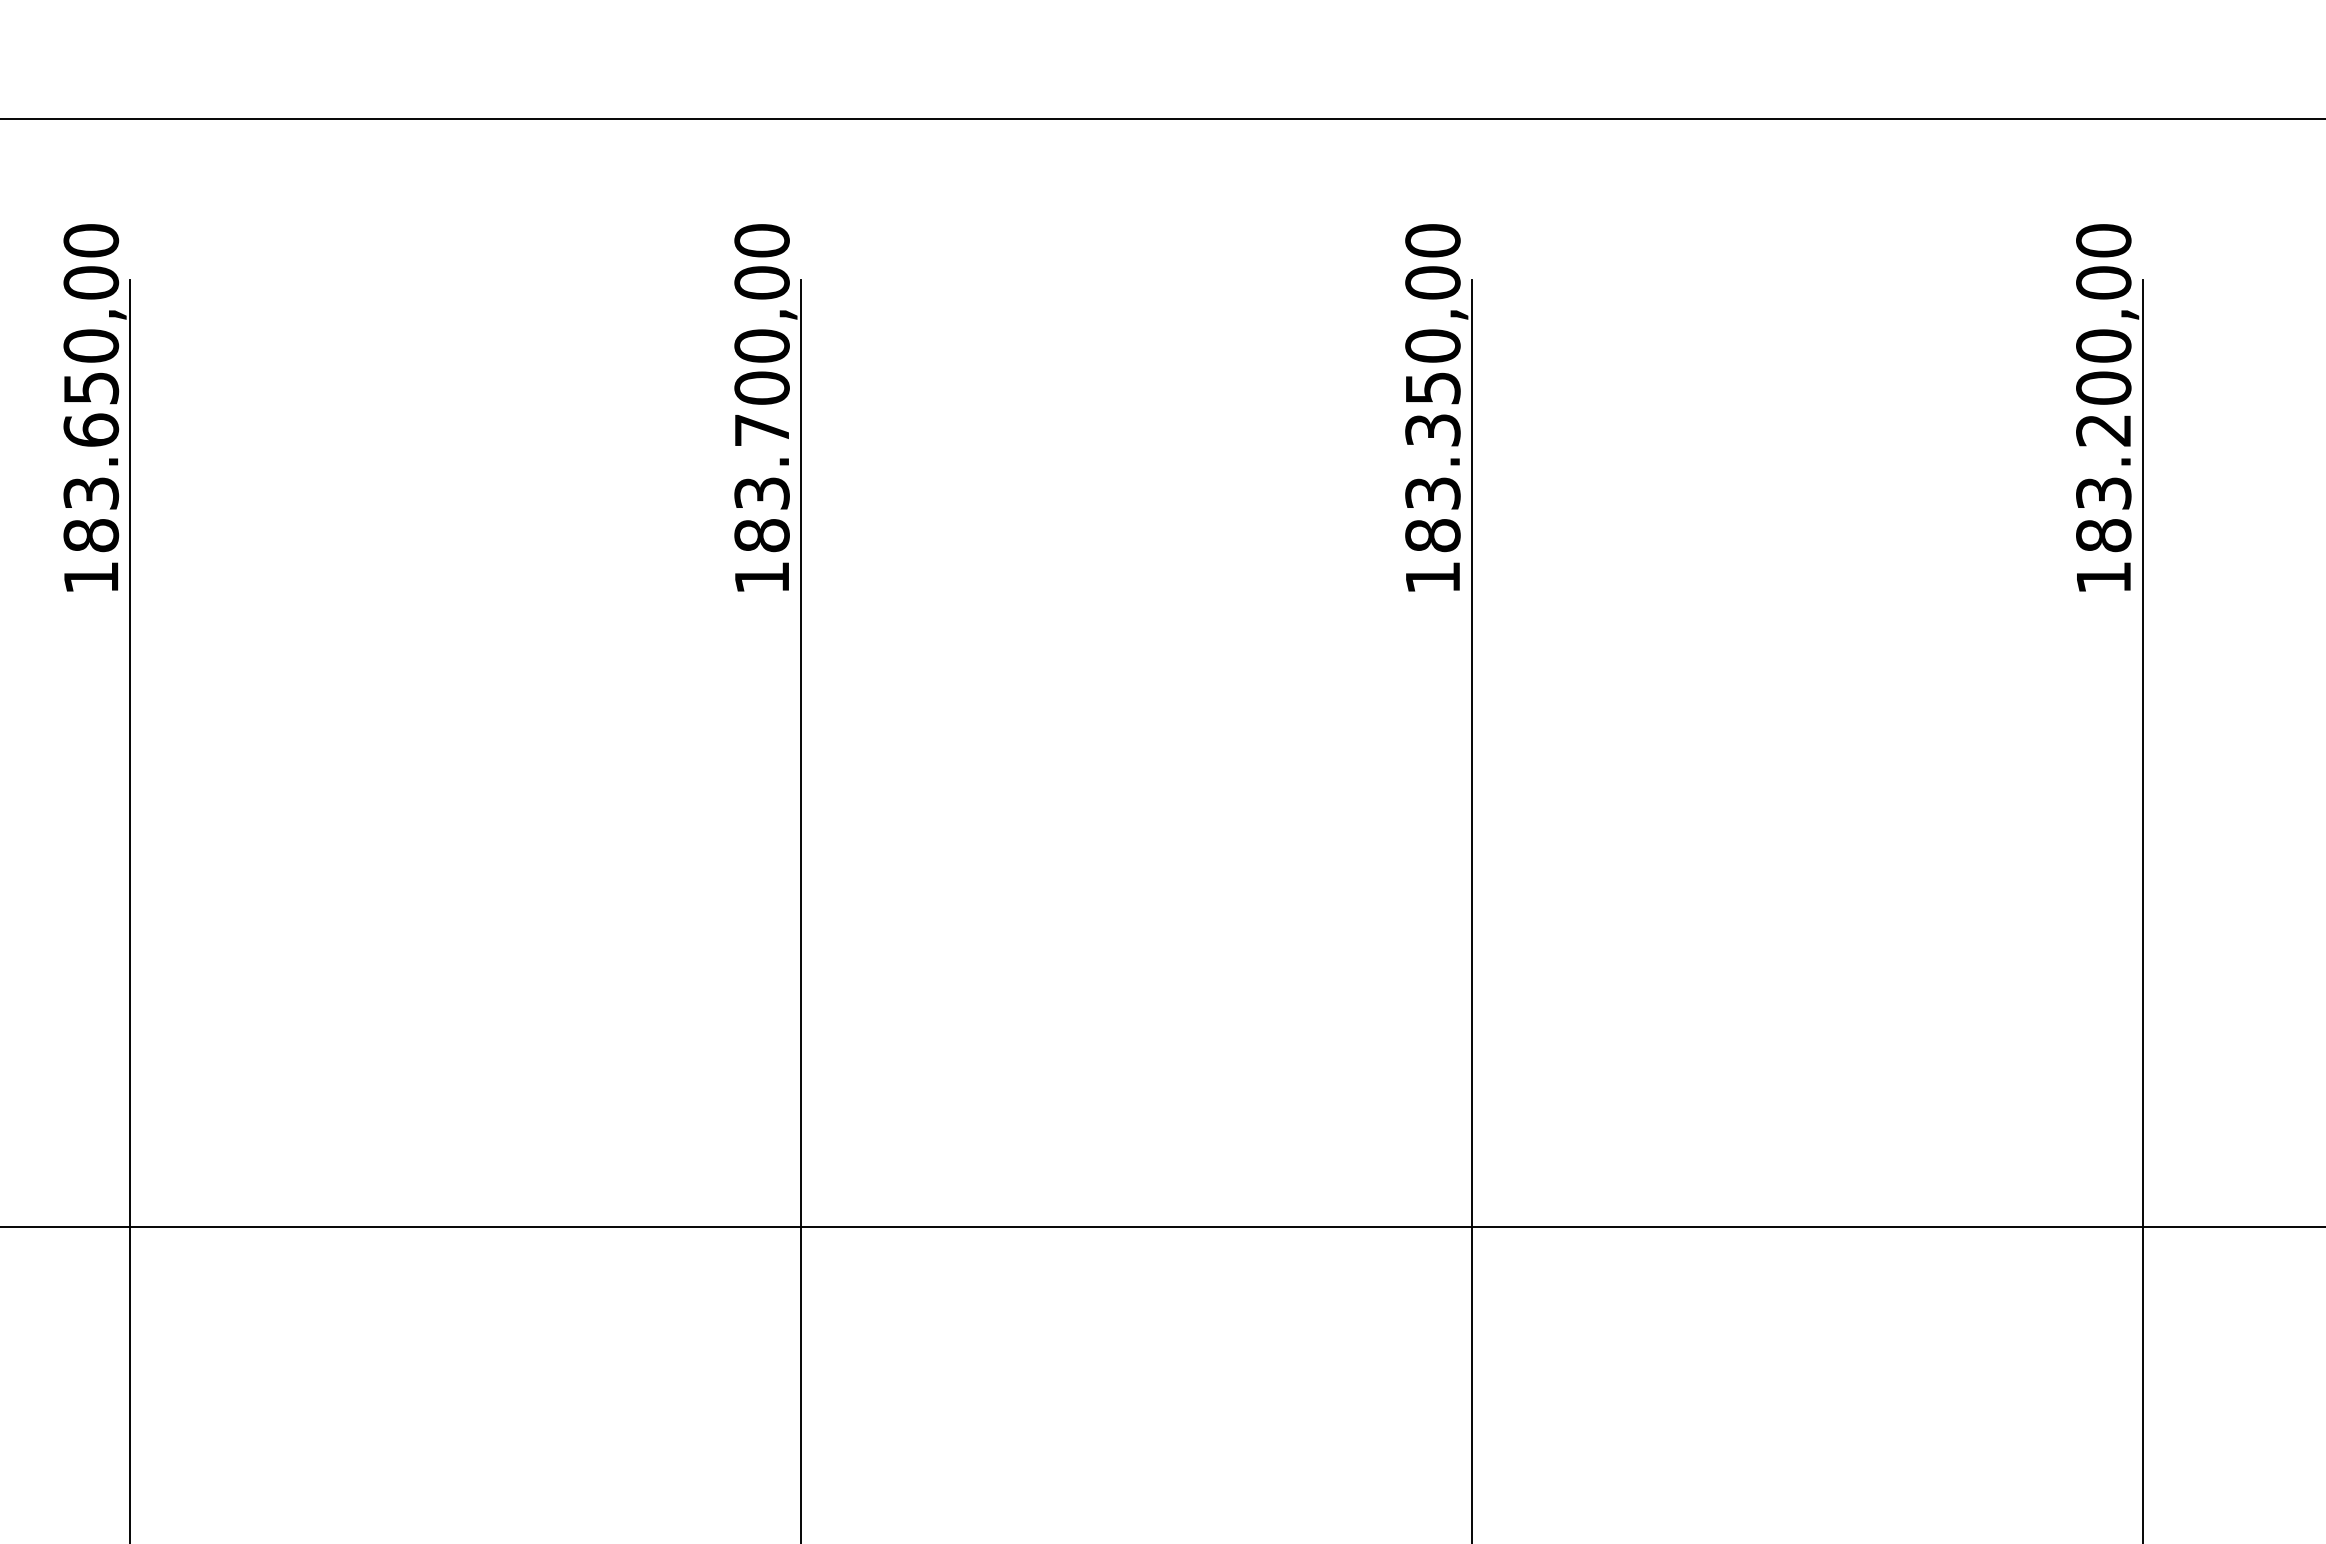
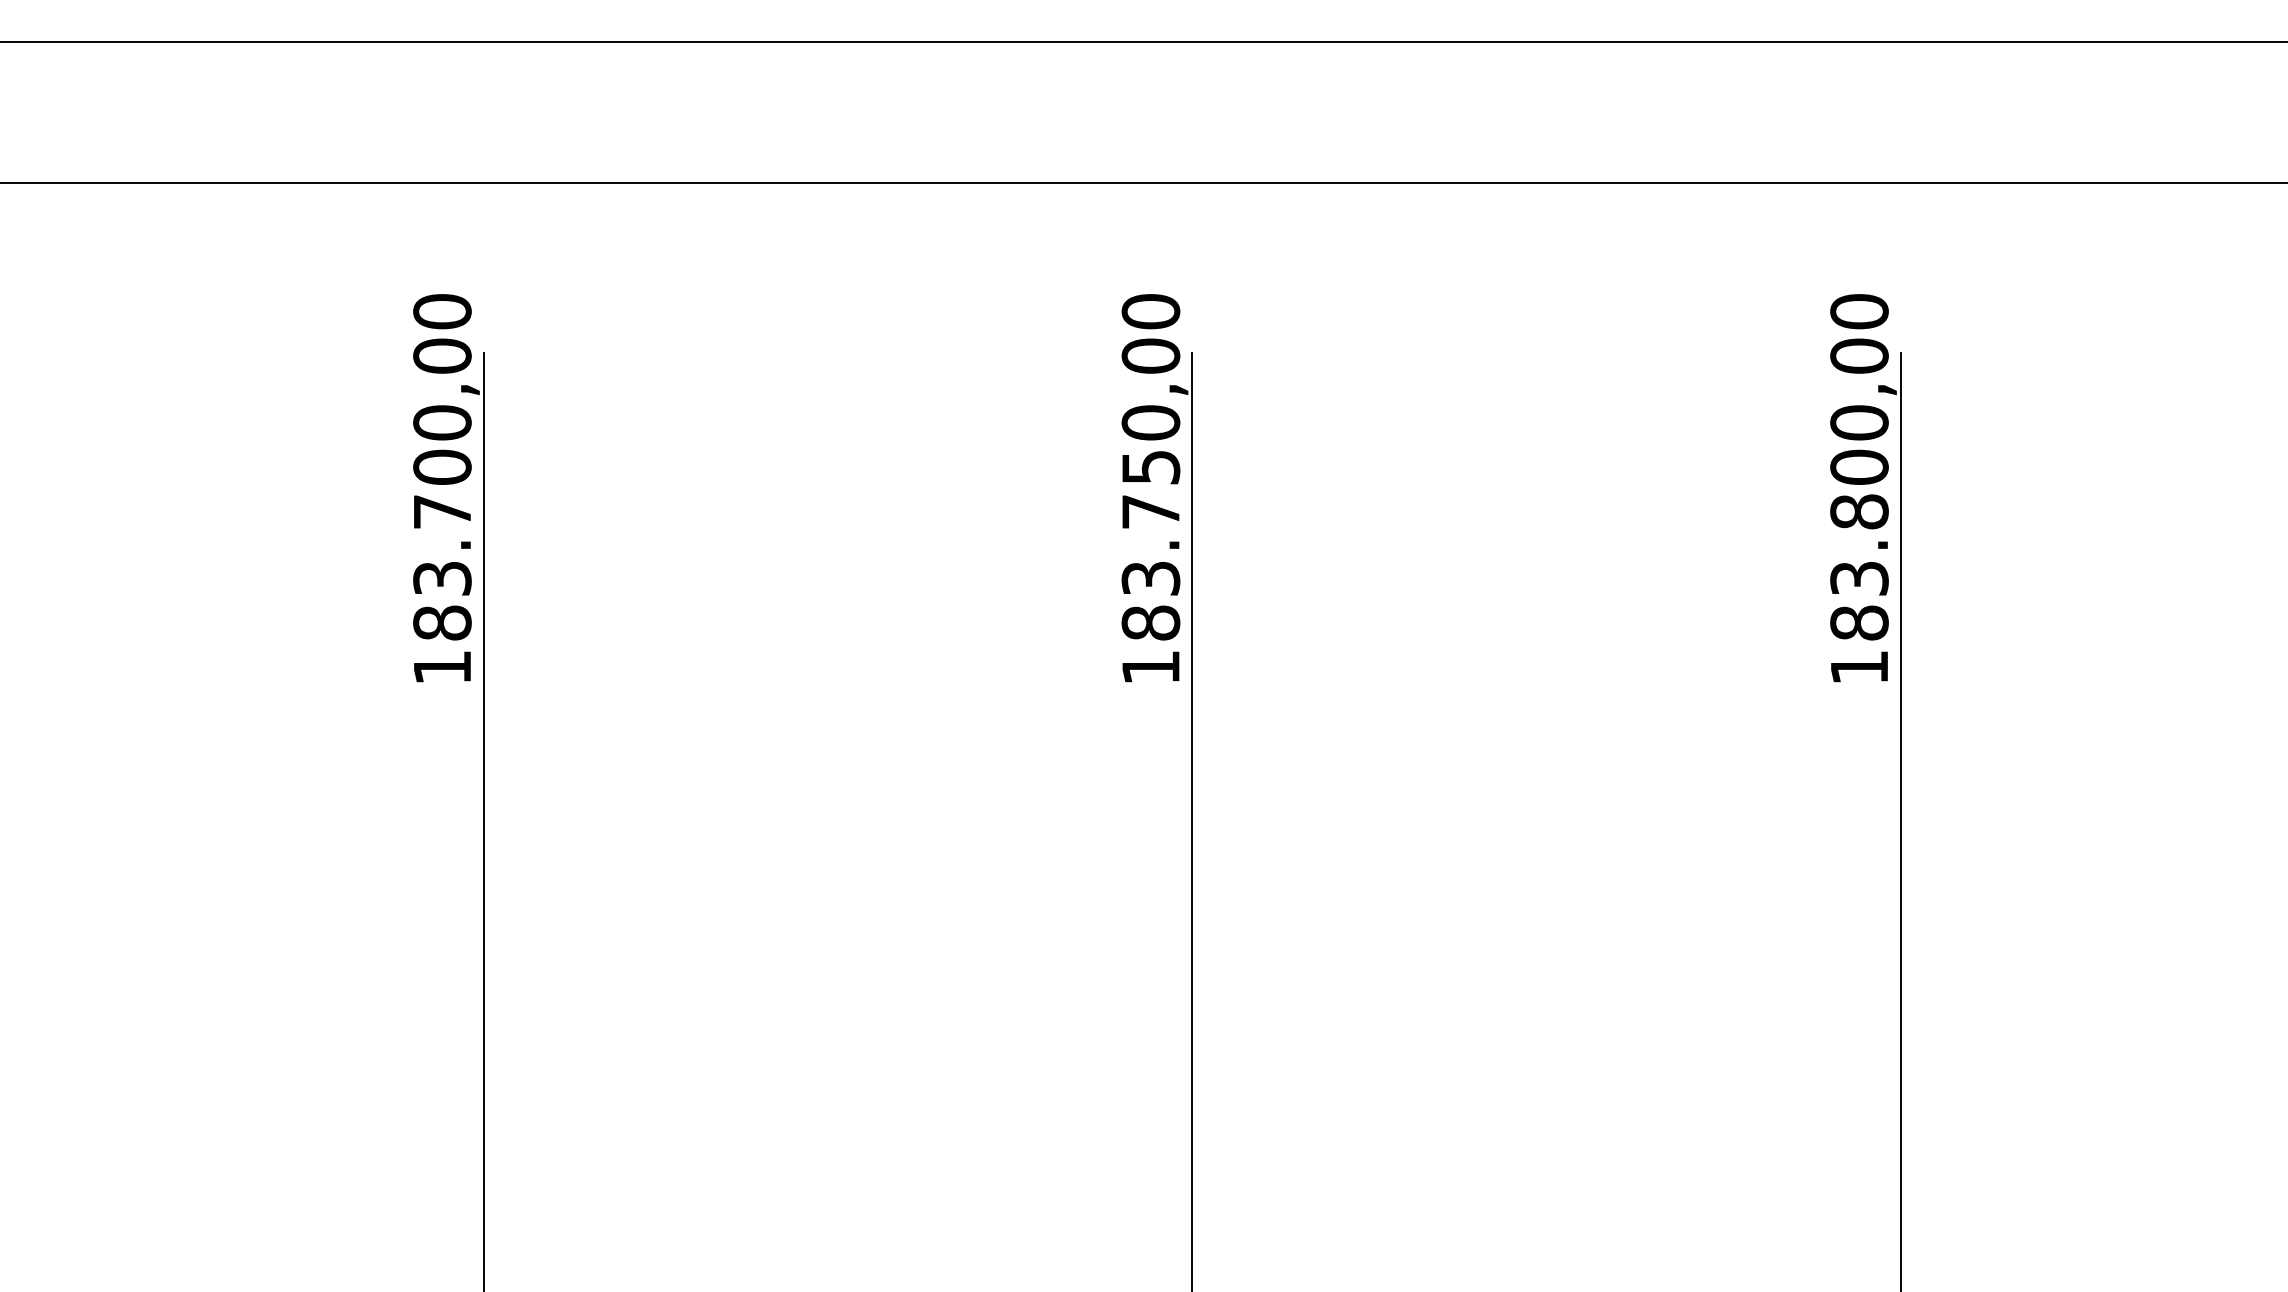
text: (2103, 429) -> (1859, 511), 183.200,00 -> 183.800,00
text: (1432, 430) -> (1150, 512), 183.350,00 -> 183.750,00

